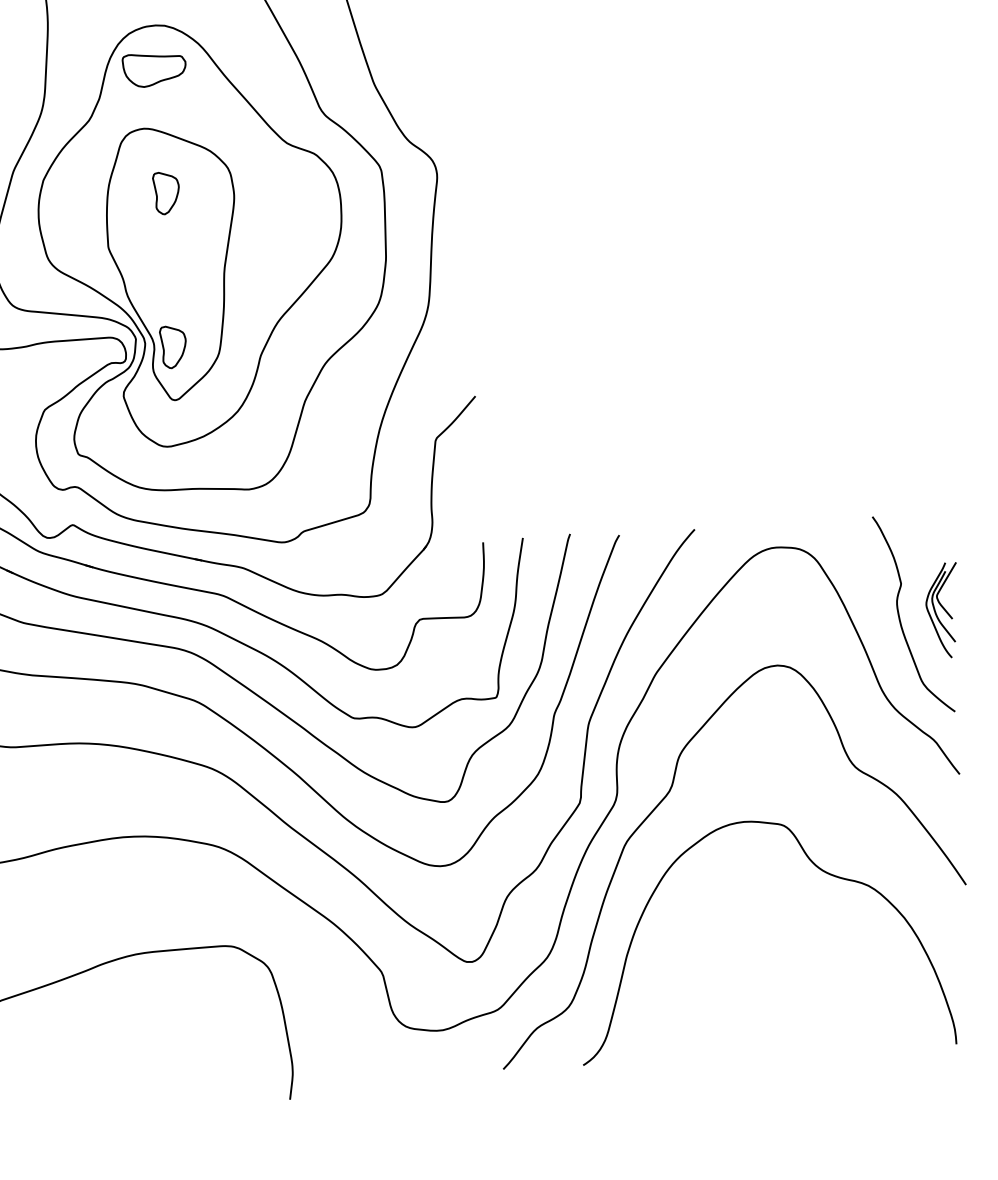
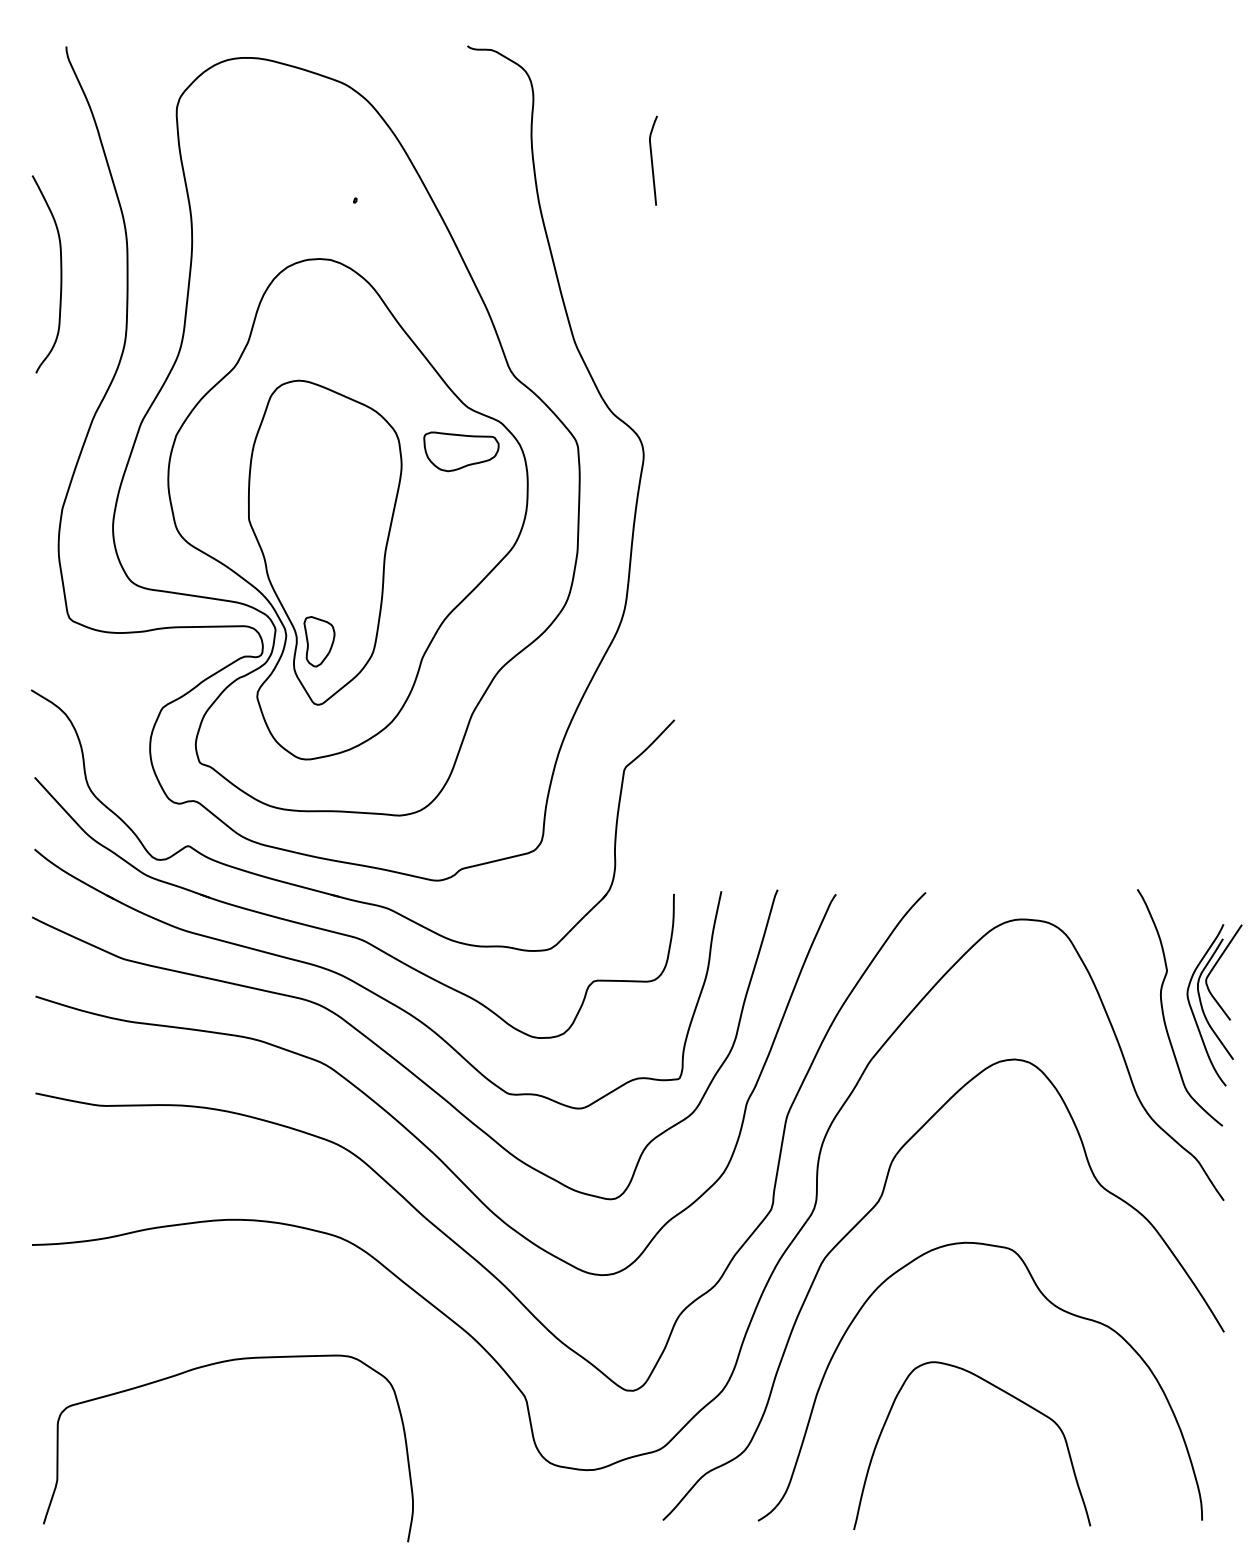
part: (154, 69) -> (461, 451), moved
part: (166, 193) -> (321, 458), removed
part: (942, 610) -> (1214, 1005), size x1.43
curve: (785, 946) -> (1005, 1393), added

